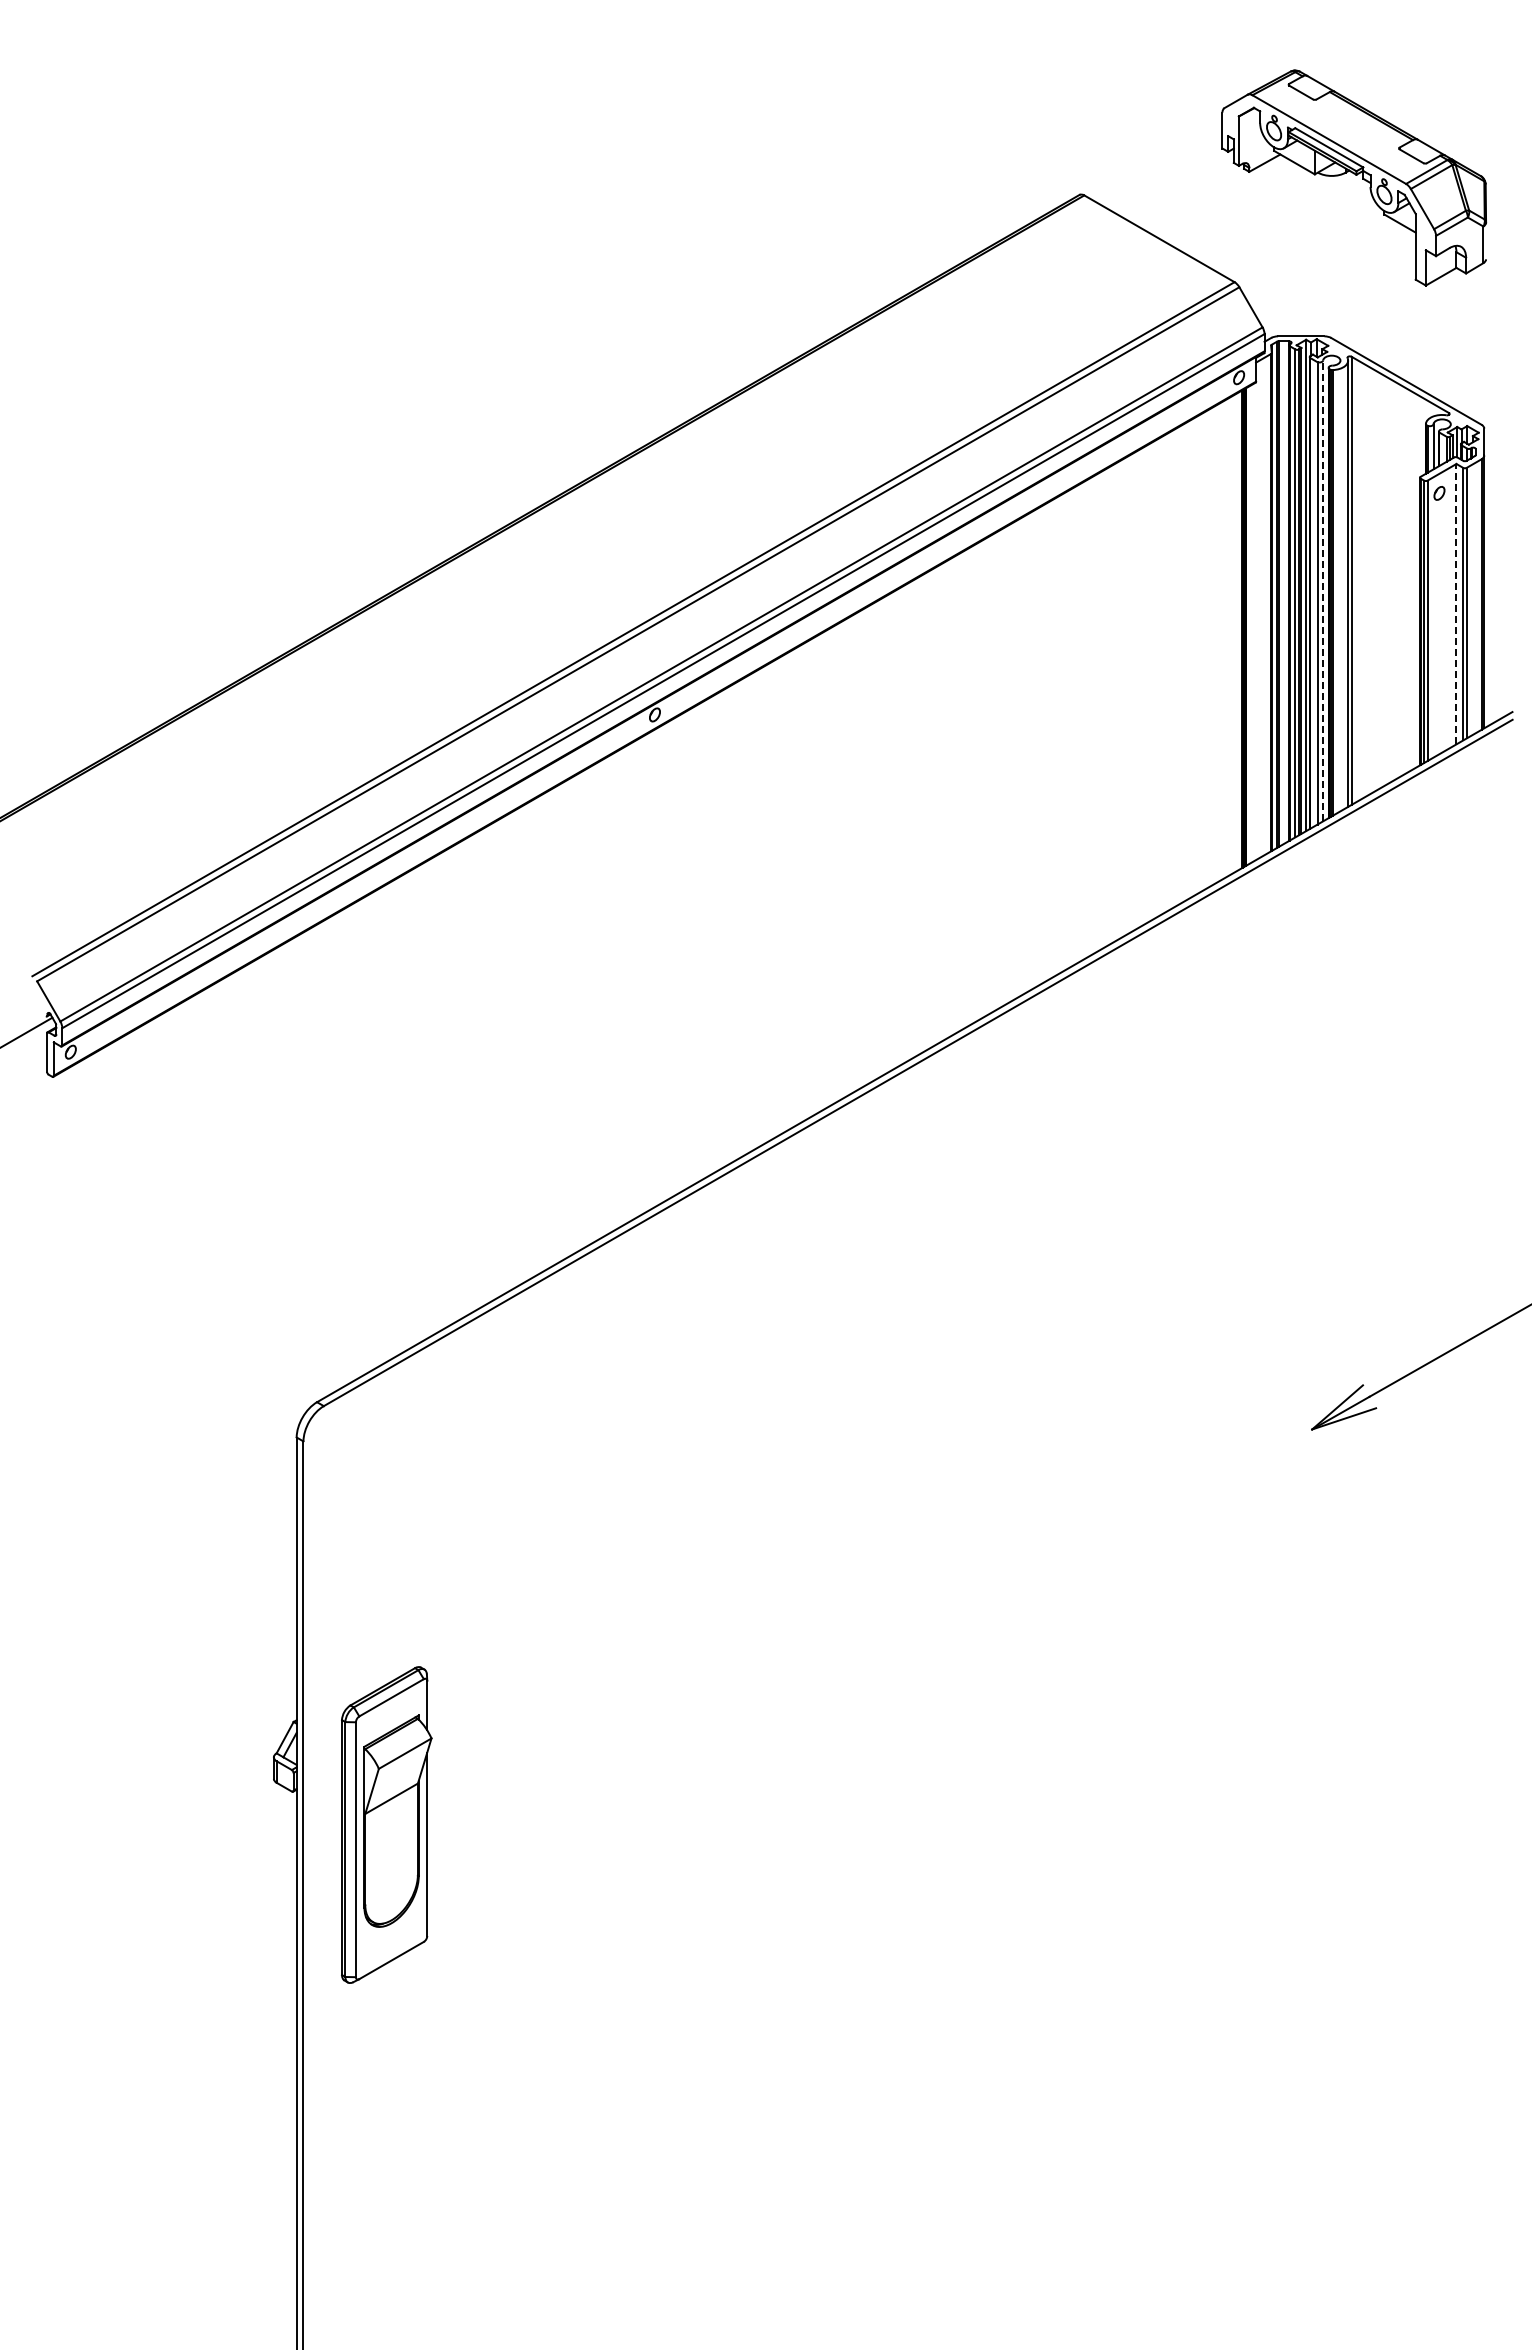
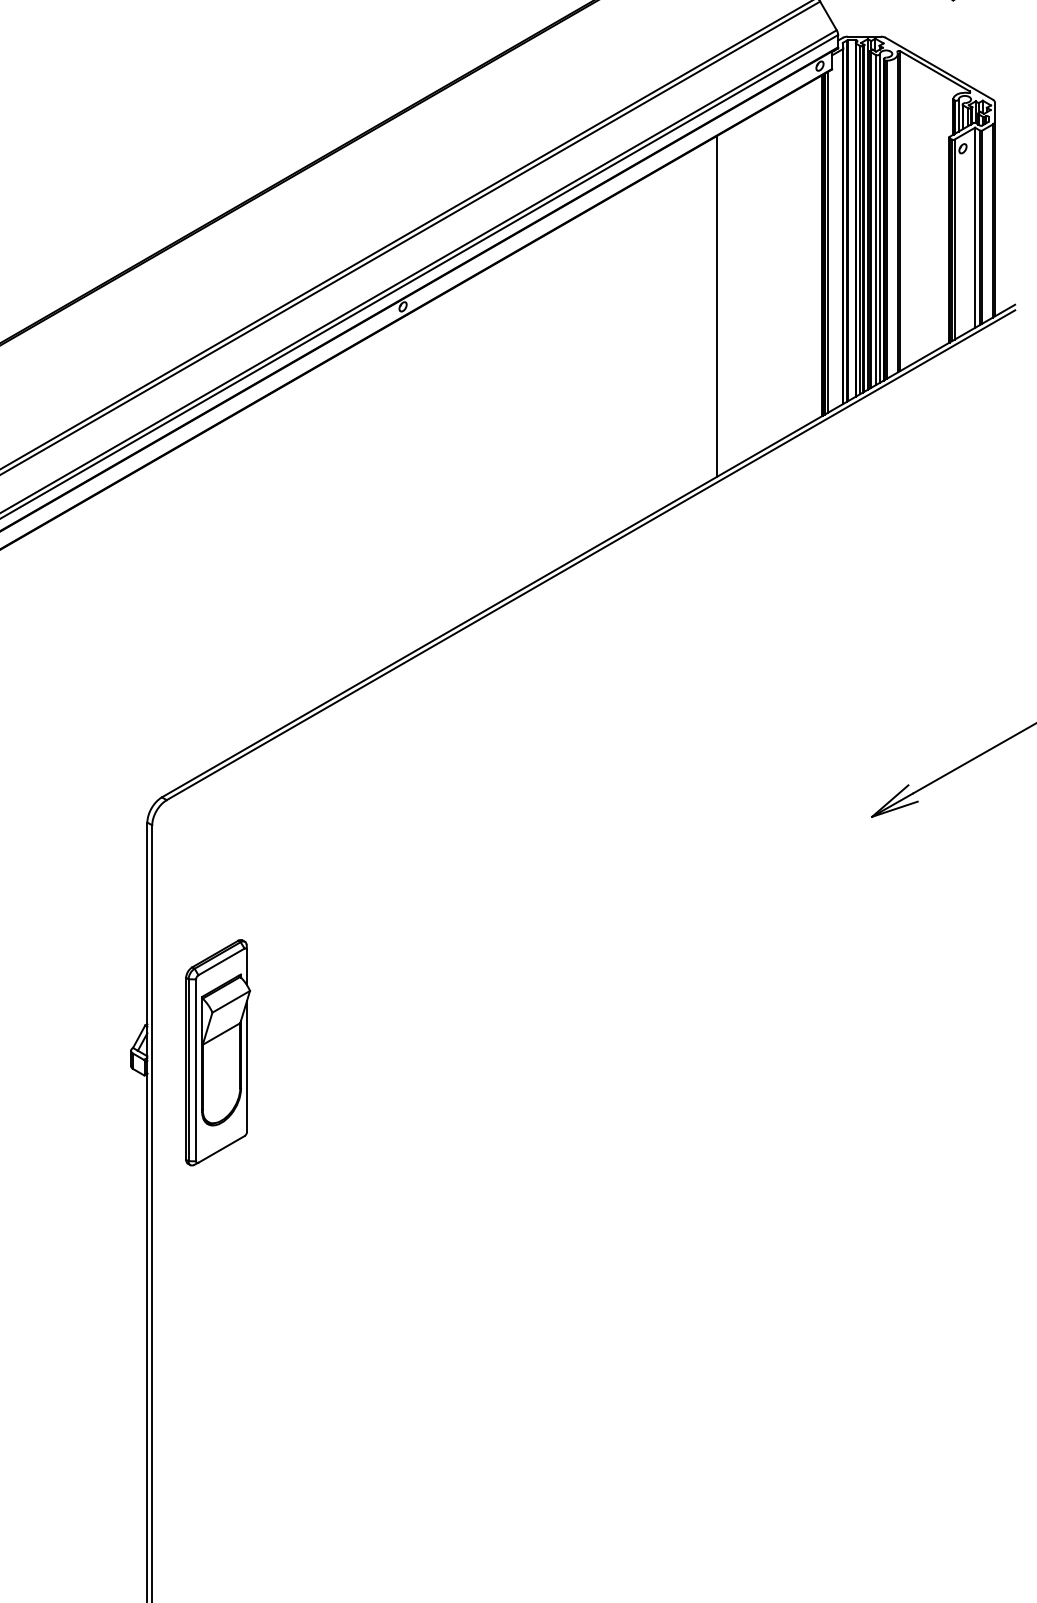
line: (1323, 590) -> (880, 218), dashed -> solid
line: (1456, 603) -> (975, 227), dashed -> solid
line: (1249, 624) -> (827, 242), added
line: (1094, 714) -> (716, 306), added
part: (386, 1824) -> (217, 1052), moved

